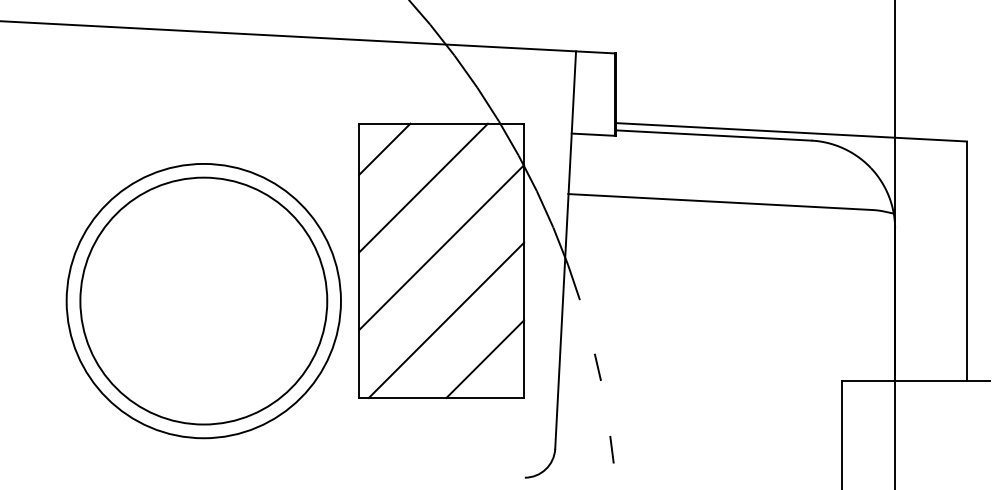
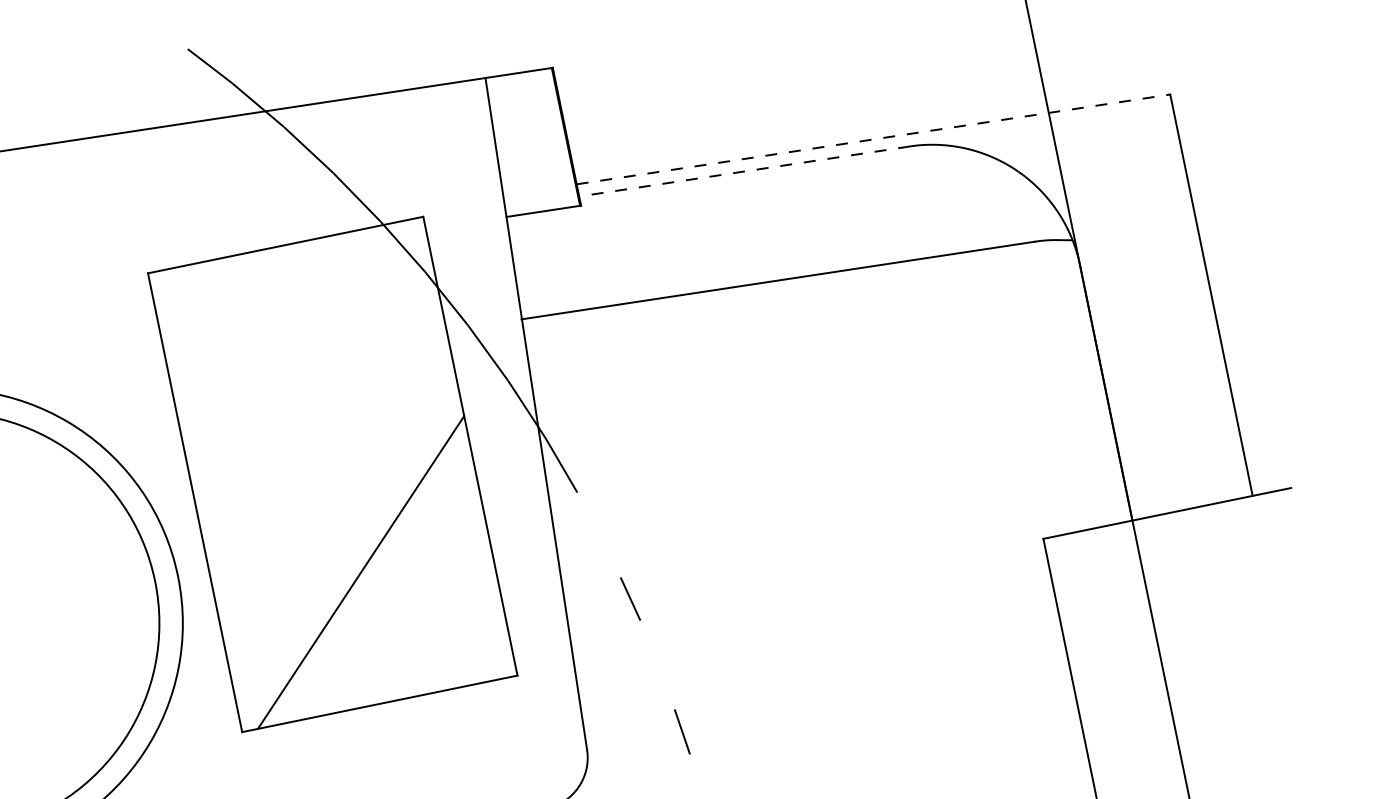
line: (791, 132) -> (873, 139), solid -> dashed
line: (713, 135) -> (744, 171), solid -> dashed
line: (384, 148) -> (198, 306), removed
line: (423, 187) -> (277, 358), removed
line: (441, 247) -> (327, 452), removed
line: (485, 358) -> (439, 622), removed

